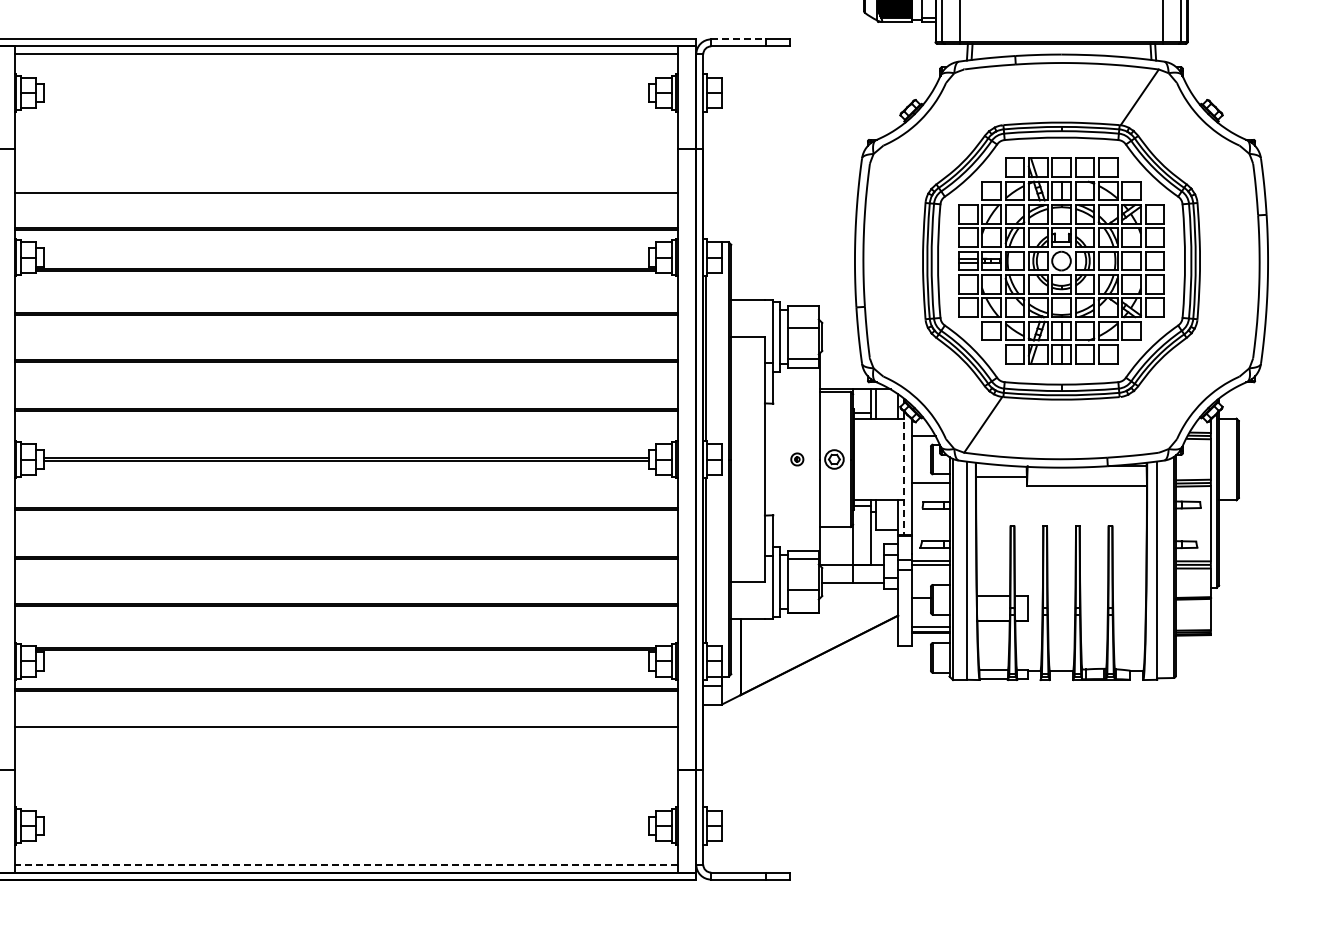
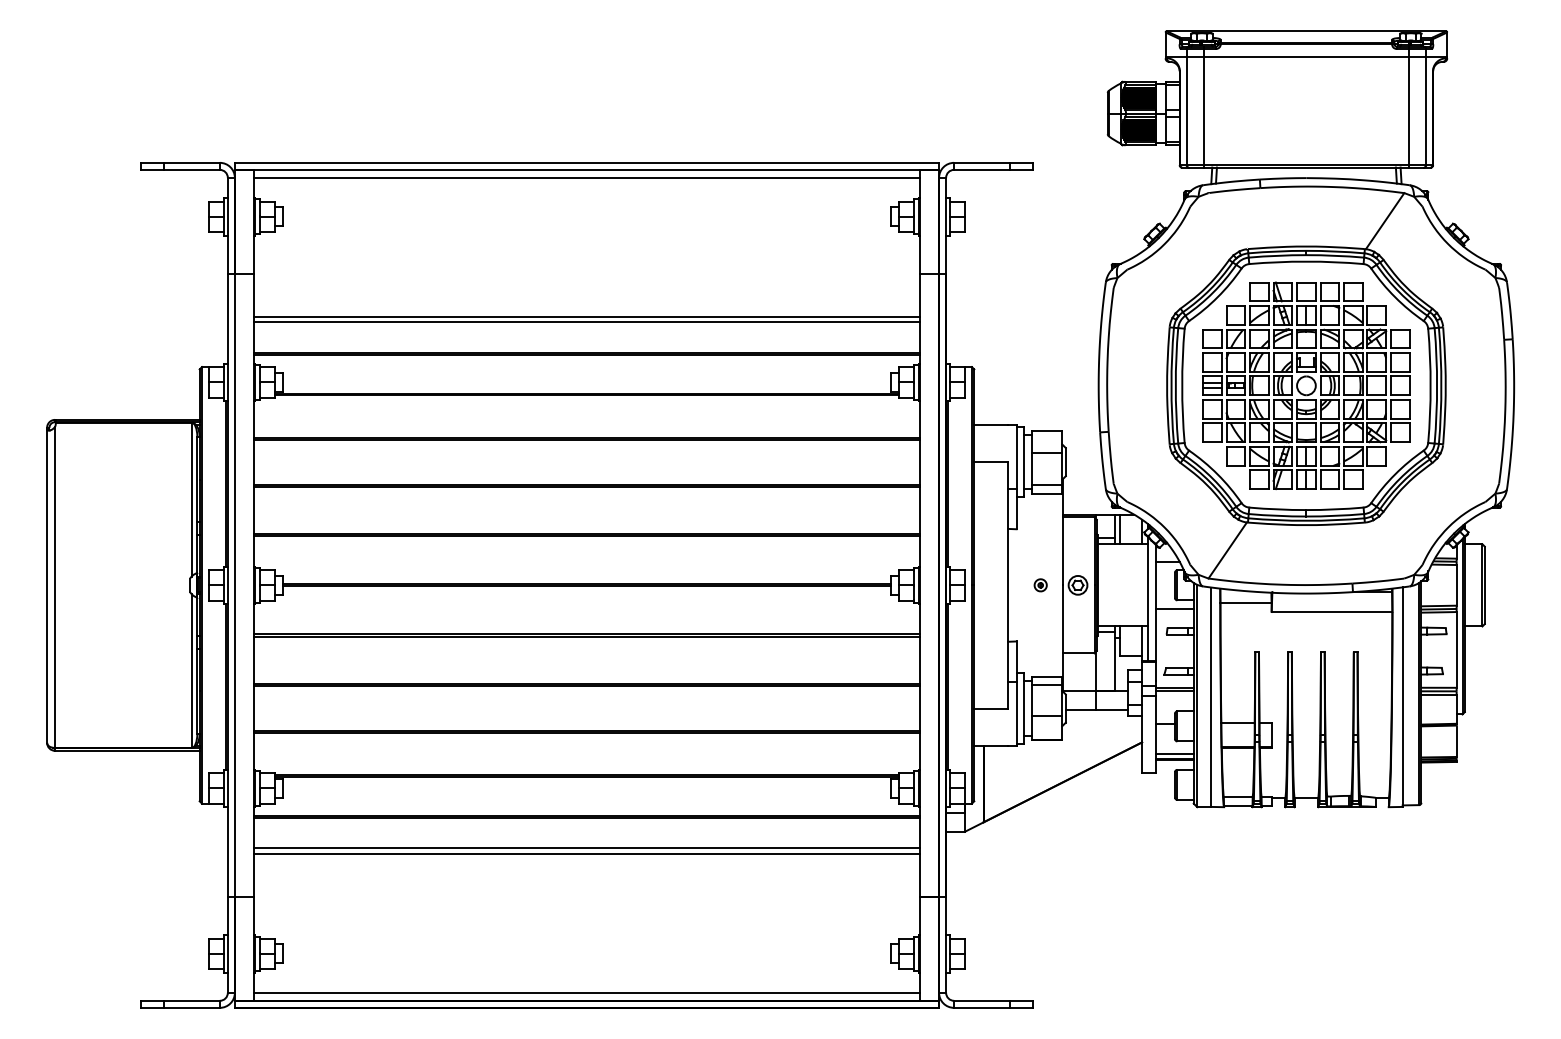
line: (738, 39) -> (981, 162), dashed -> solid
line: (345, 198) -> (586, 322), added
line: (903, 472) -> (1147, 598), dashed -> solid
line: (345, 721) -> (586, 848), added
line: (345, 864) -> (586, 992), dashed -> solid

